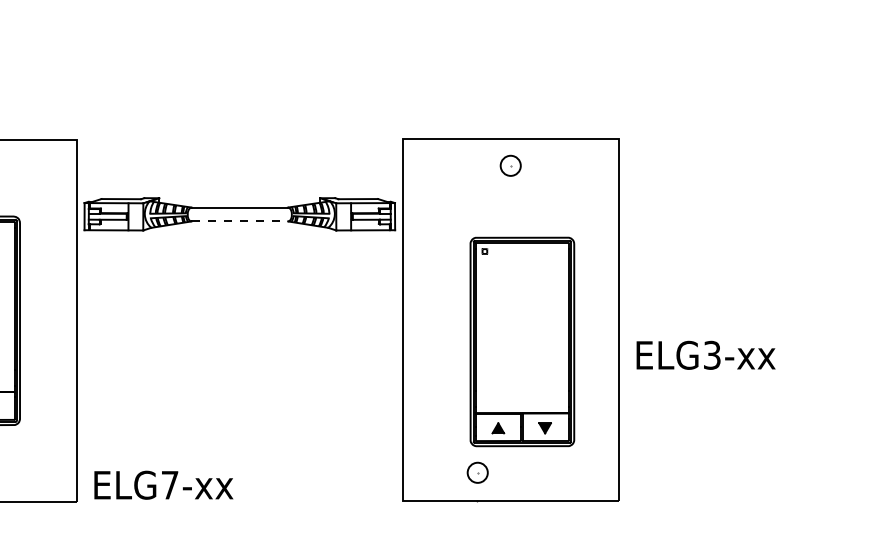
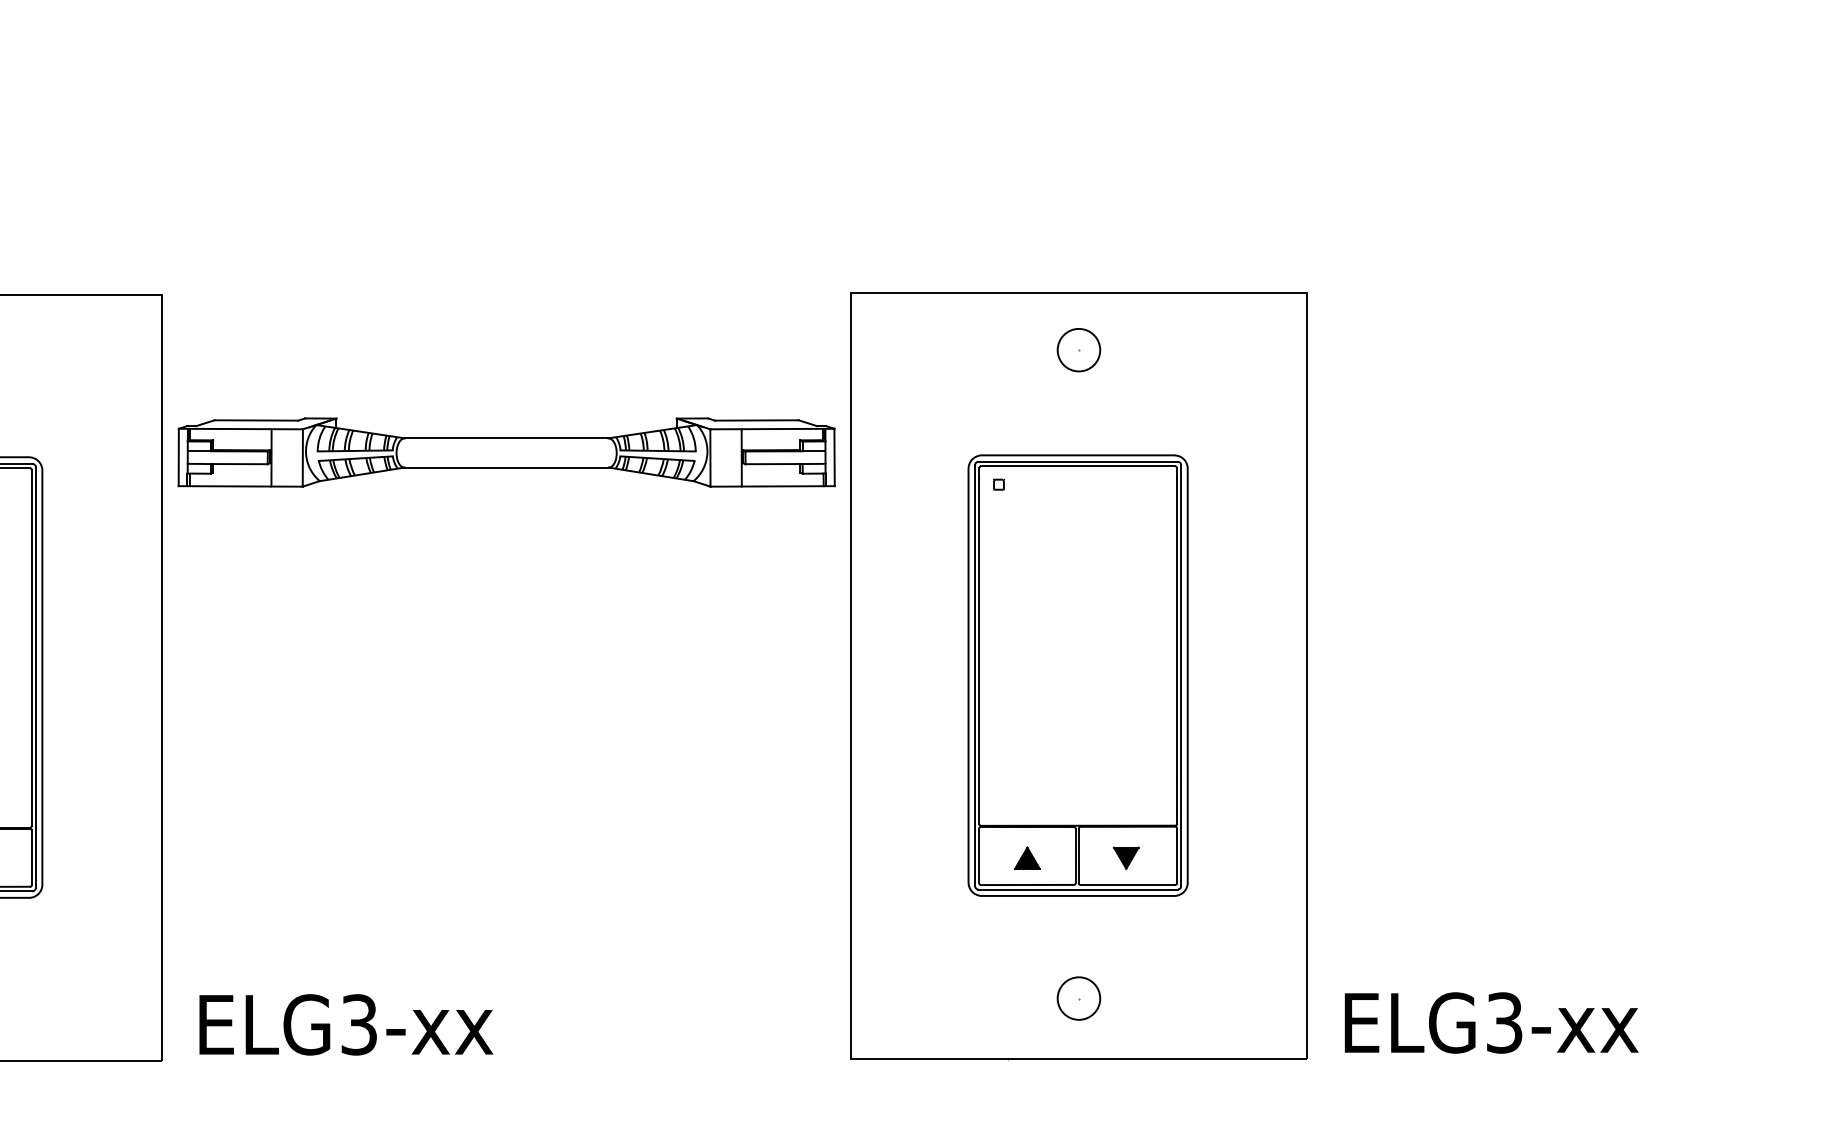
line: (240, 221) -> (508, 467), dashed -> solid
part: (522, 341) -> (1078, 674), moved
text: (705, 354) -> (1490, 1021), moved
part: (477, 472) -> (1078, 997), moved
text: (169, 484) -> (358, 1023), ELG7-xx -> ELG3-xx

